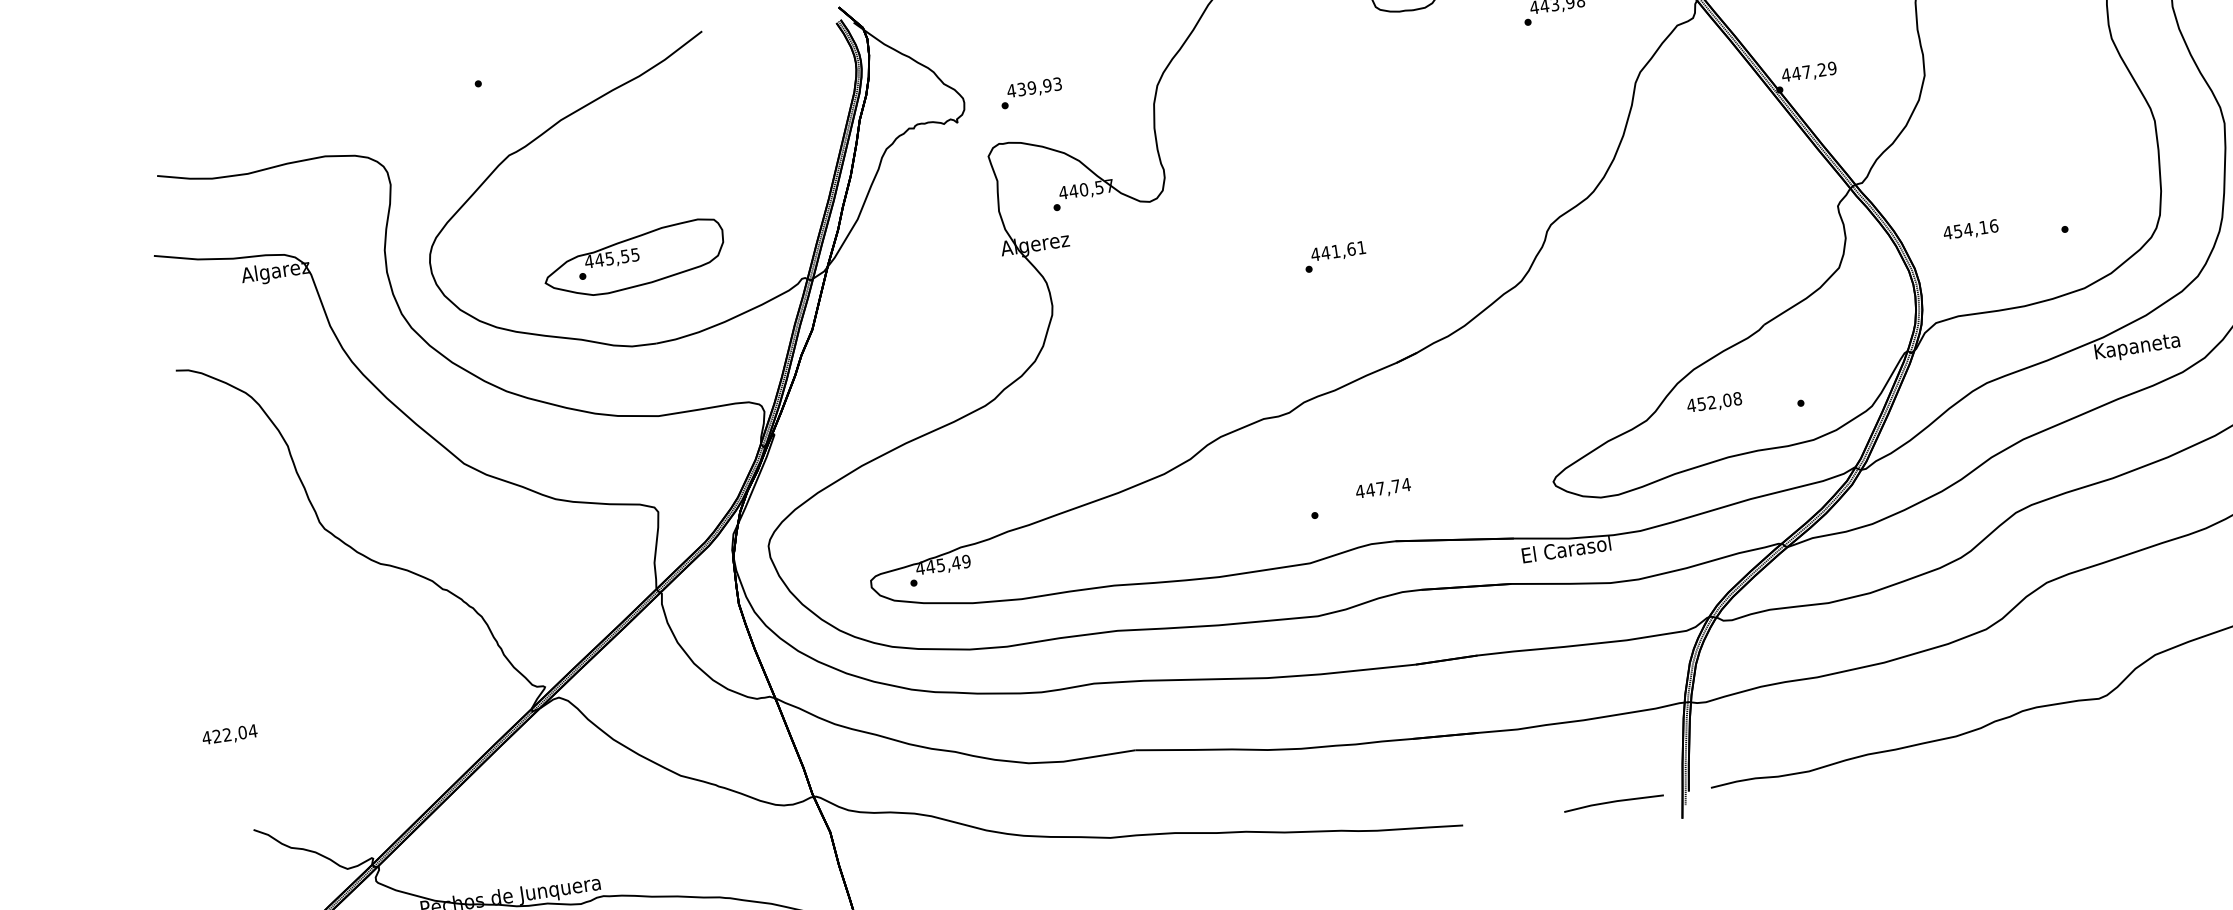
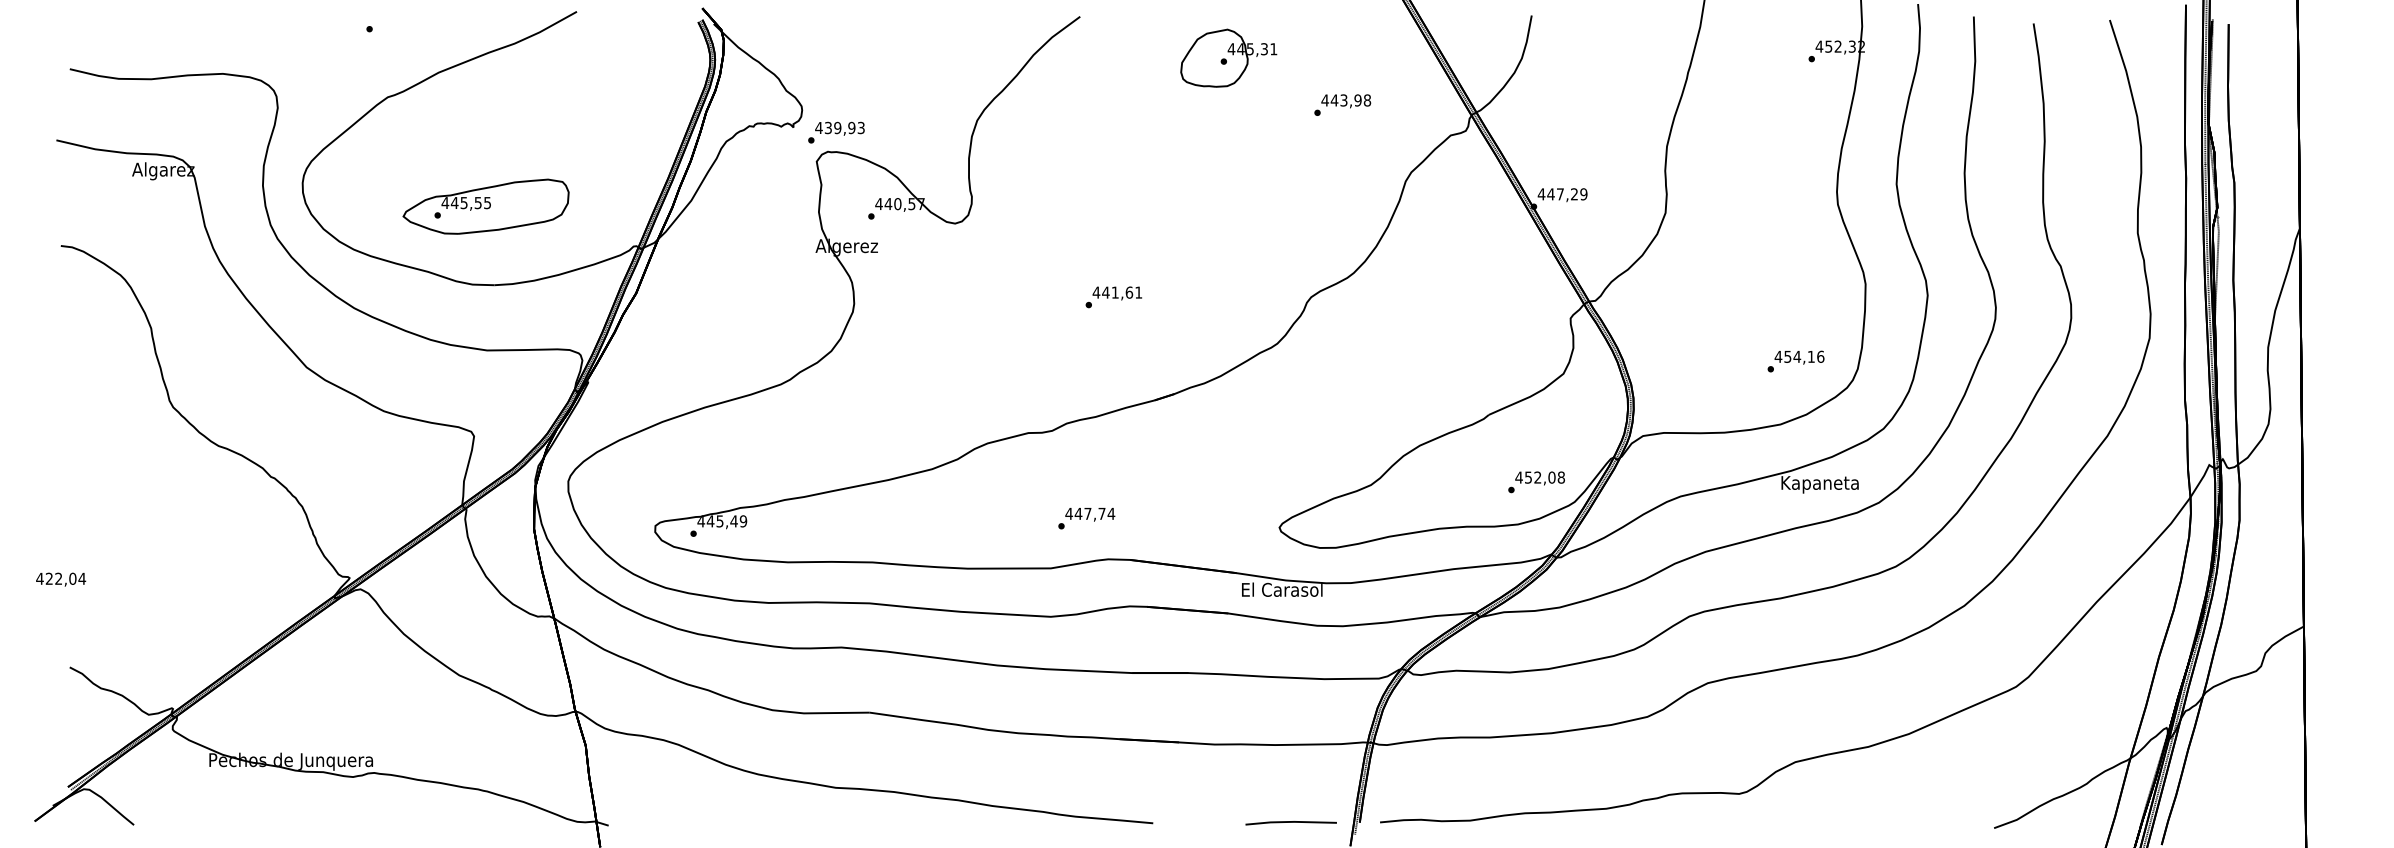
text: (1031, 93) -> (836, 132), moved
text: (1970, 230) -> (1799, 357), moved
text: (1713, 403) -> (1539, 478), moved
text: (1383, 488) -> (1090, 514), moved

